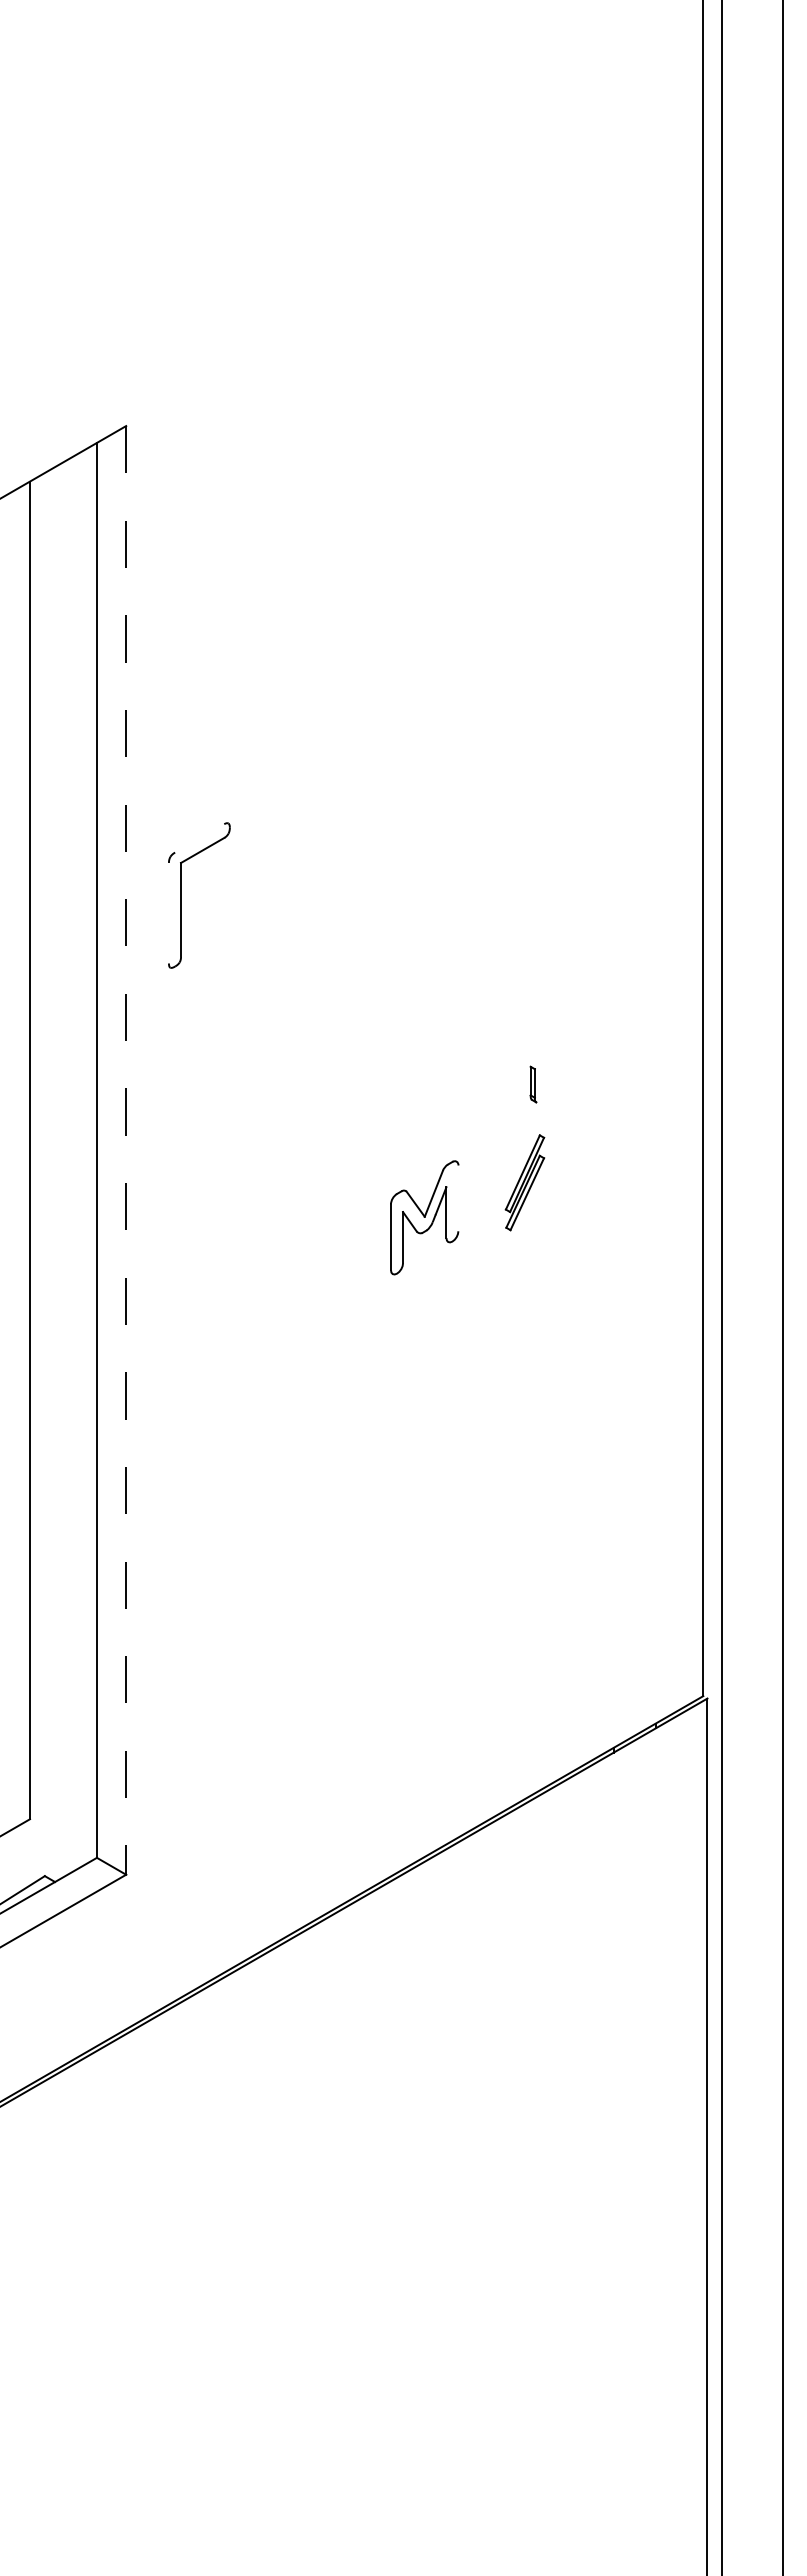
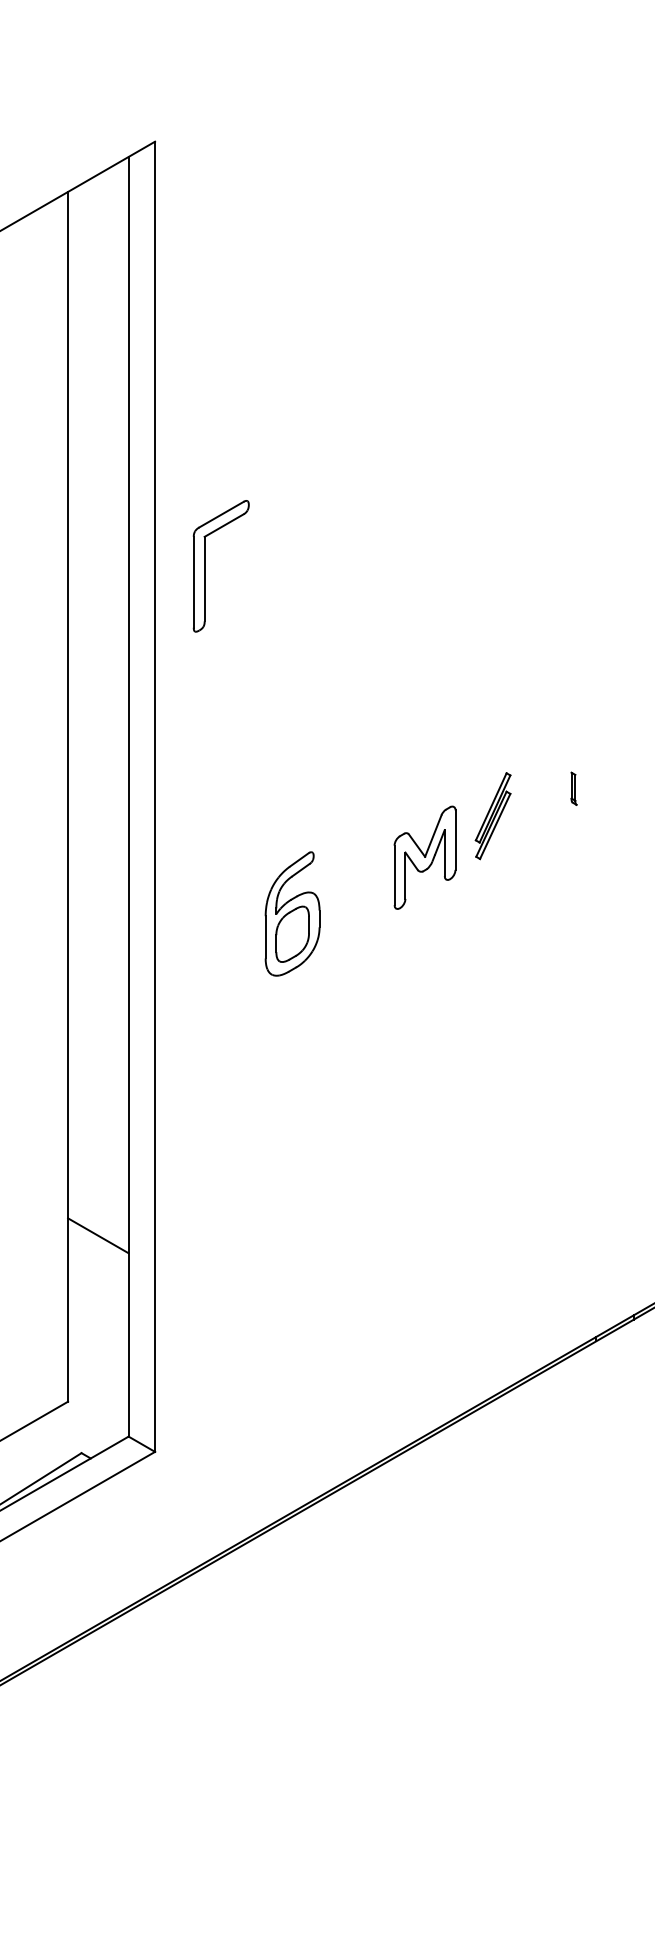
line: (199, 838) -> (221, 514), added
line: (168, 912) -> (193, 581), added
part: (533, 1084) -> (574, 788), moved
line: (126, 1150) -> (155, 796), dashed -> solid
part: (524, 1182) -> (492, 815), moved
line: (458, 1198) -> (455, 840), added
part: (277, 1279) -> (291, 913), added
line: (63, 1635) -> (98, 1235), added

